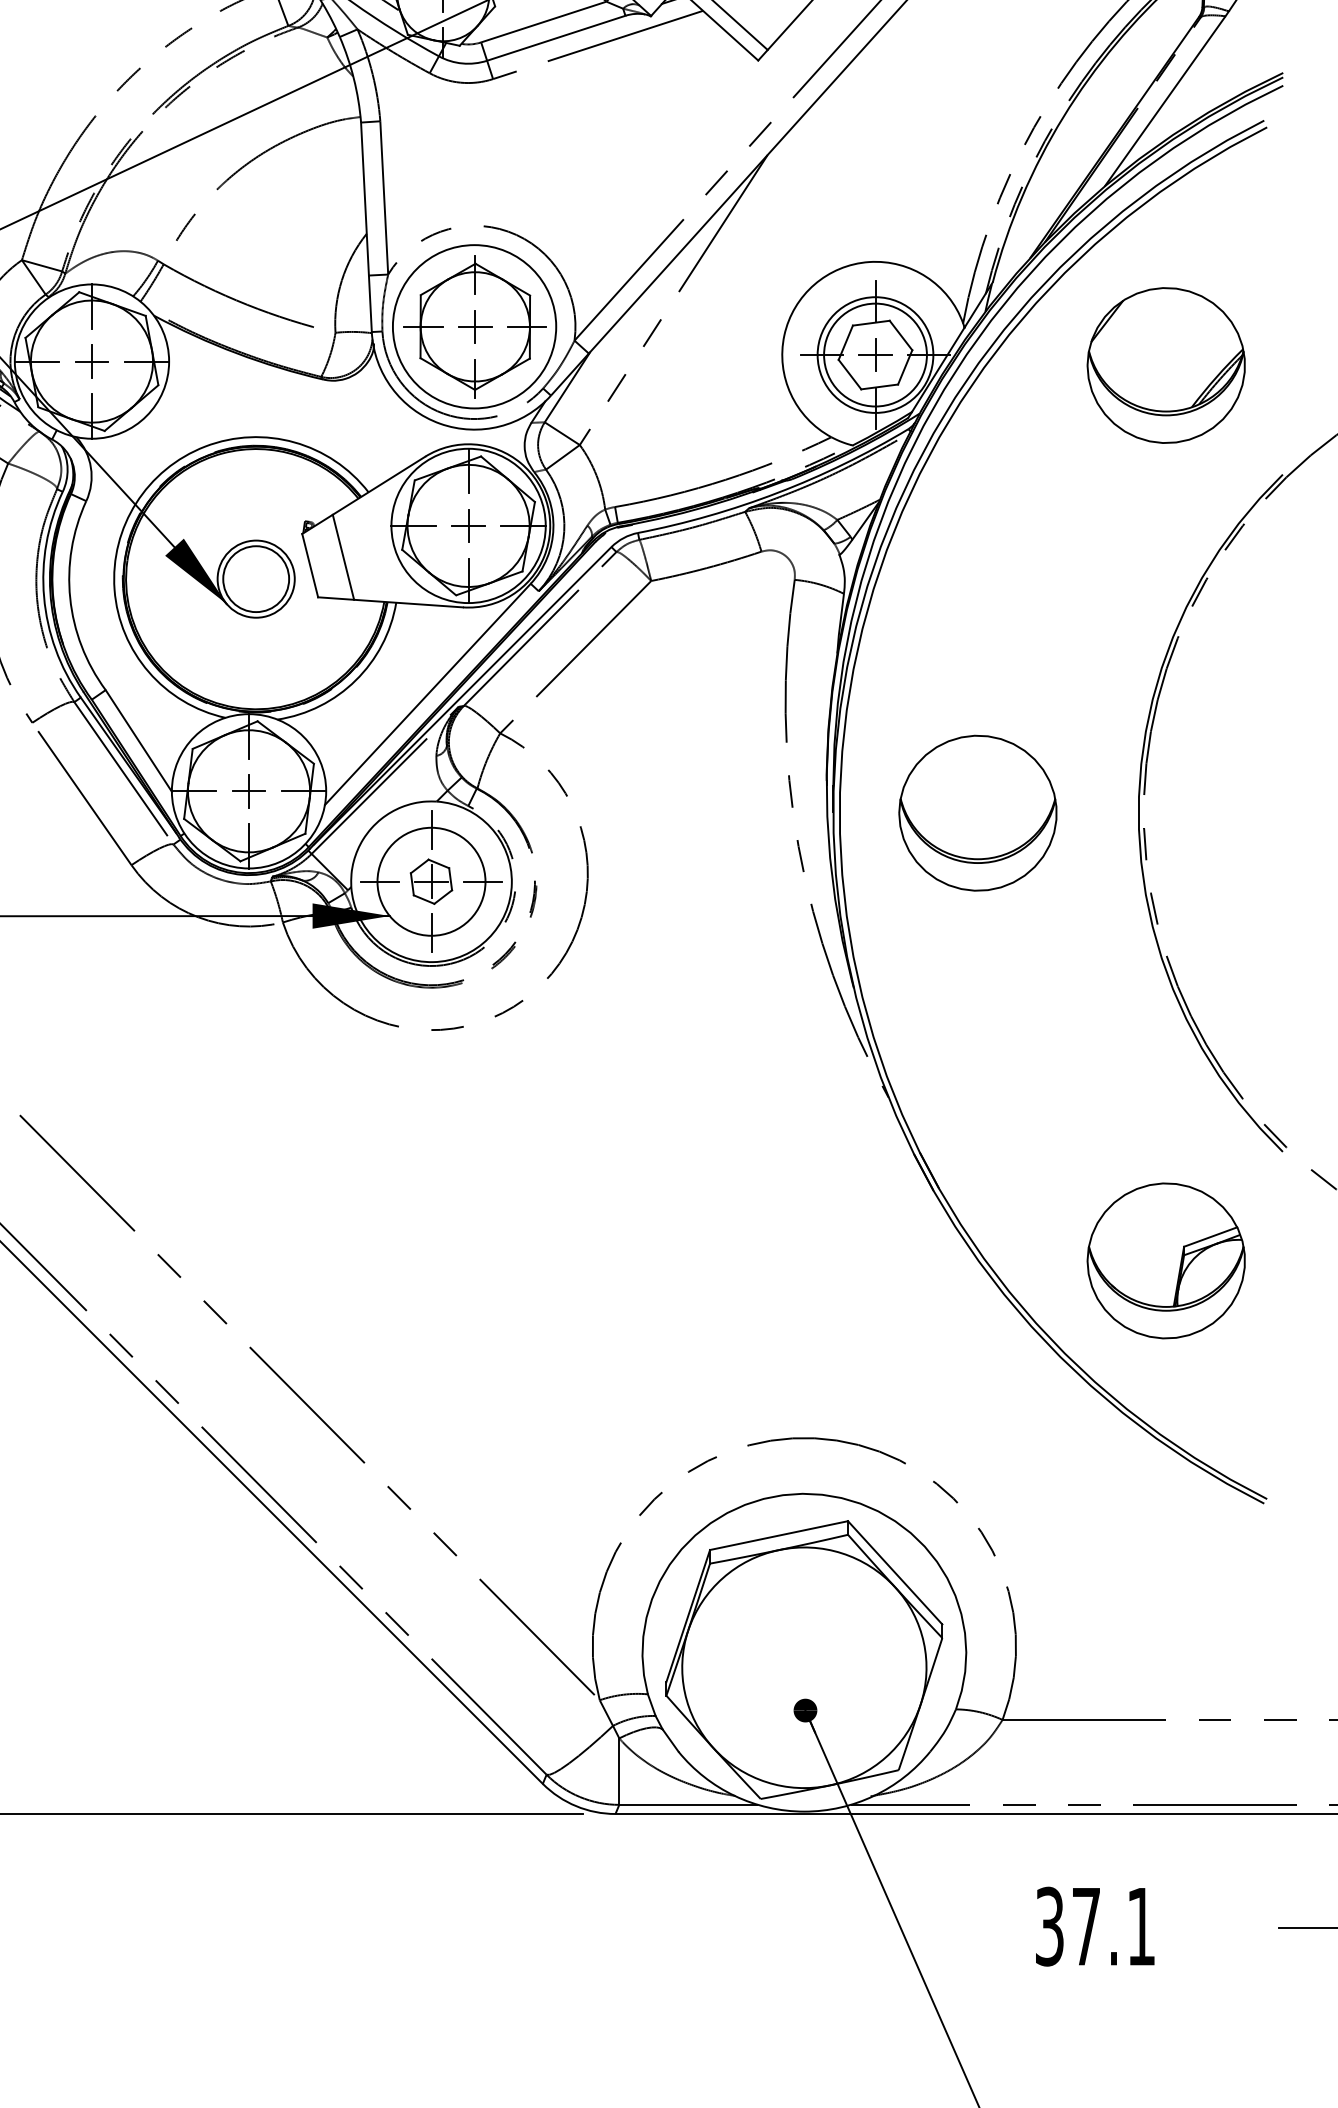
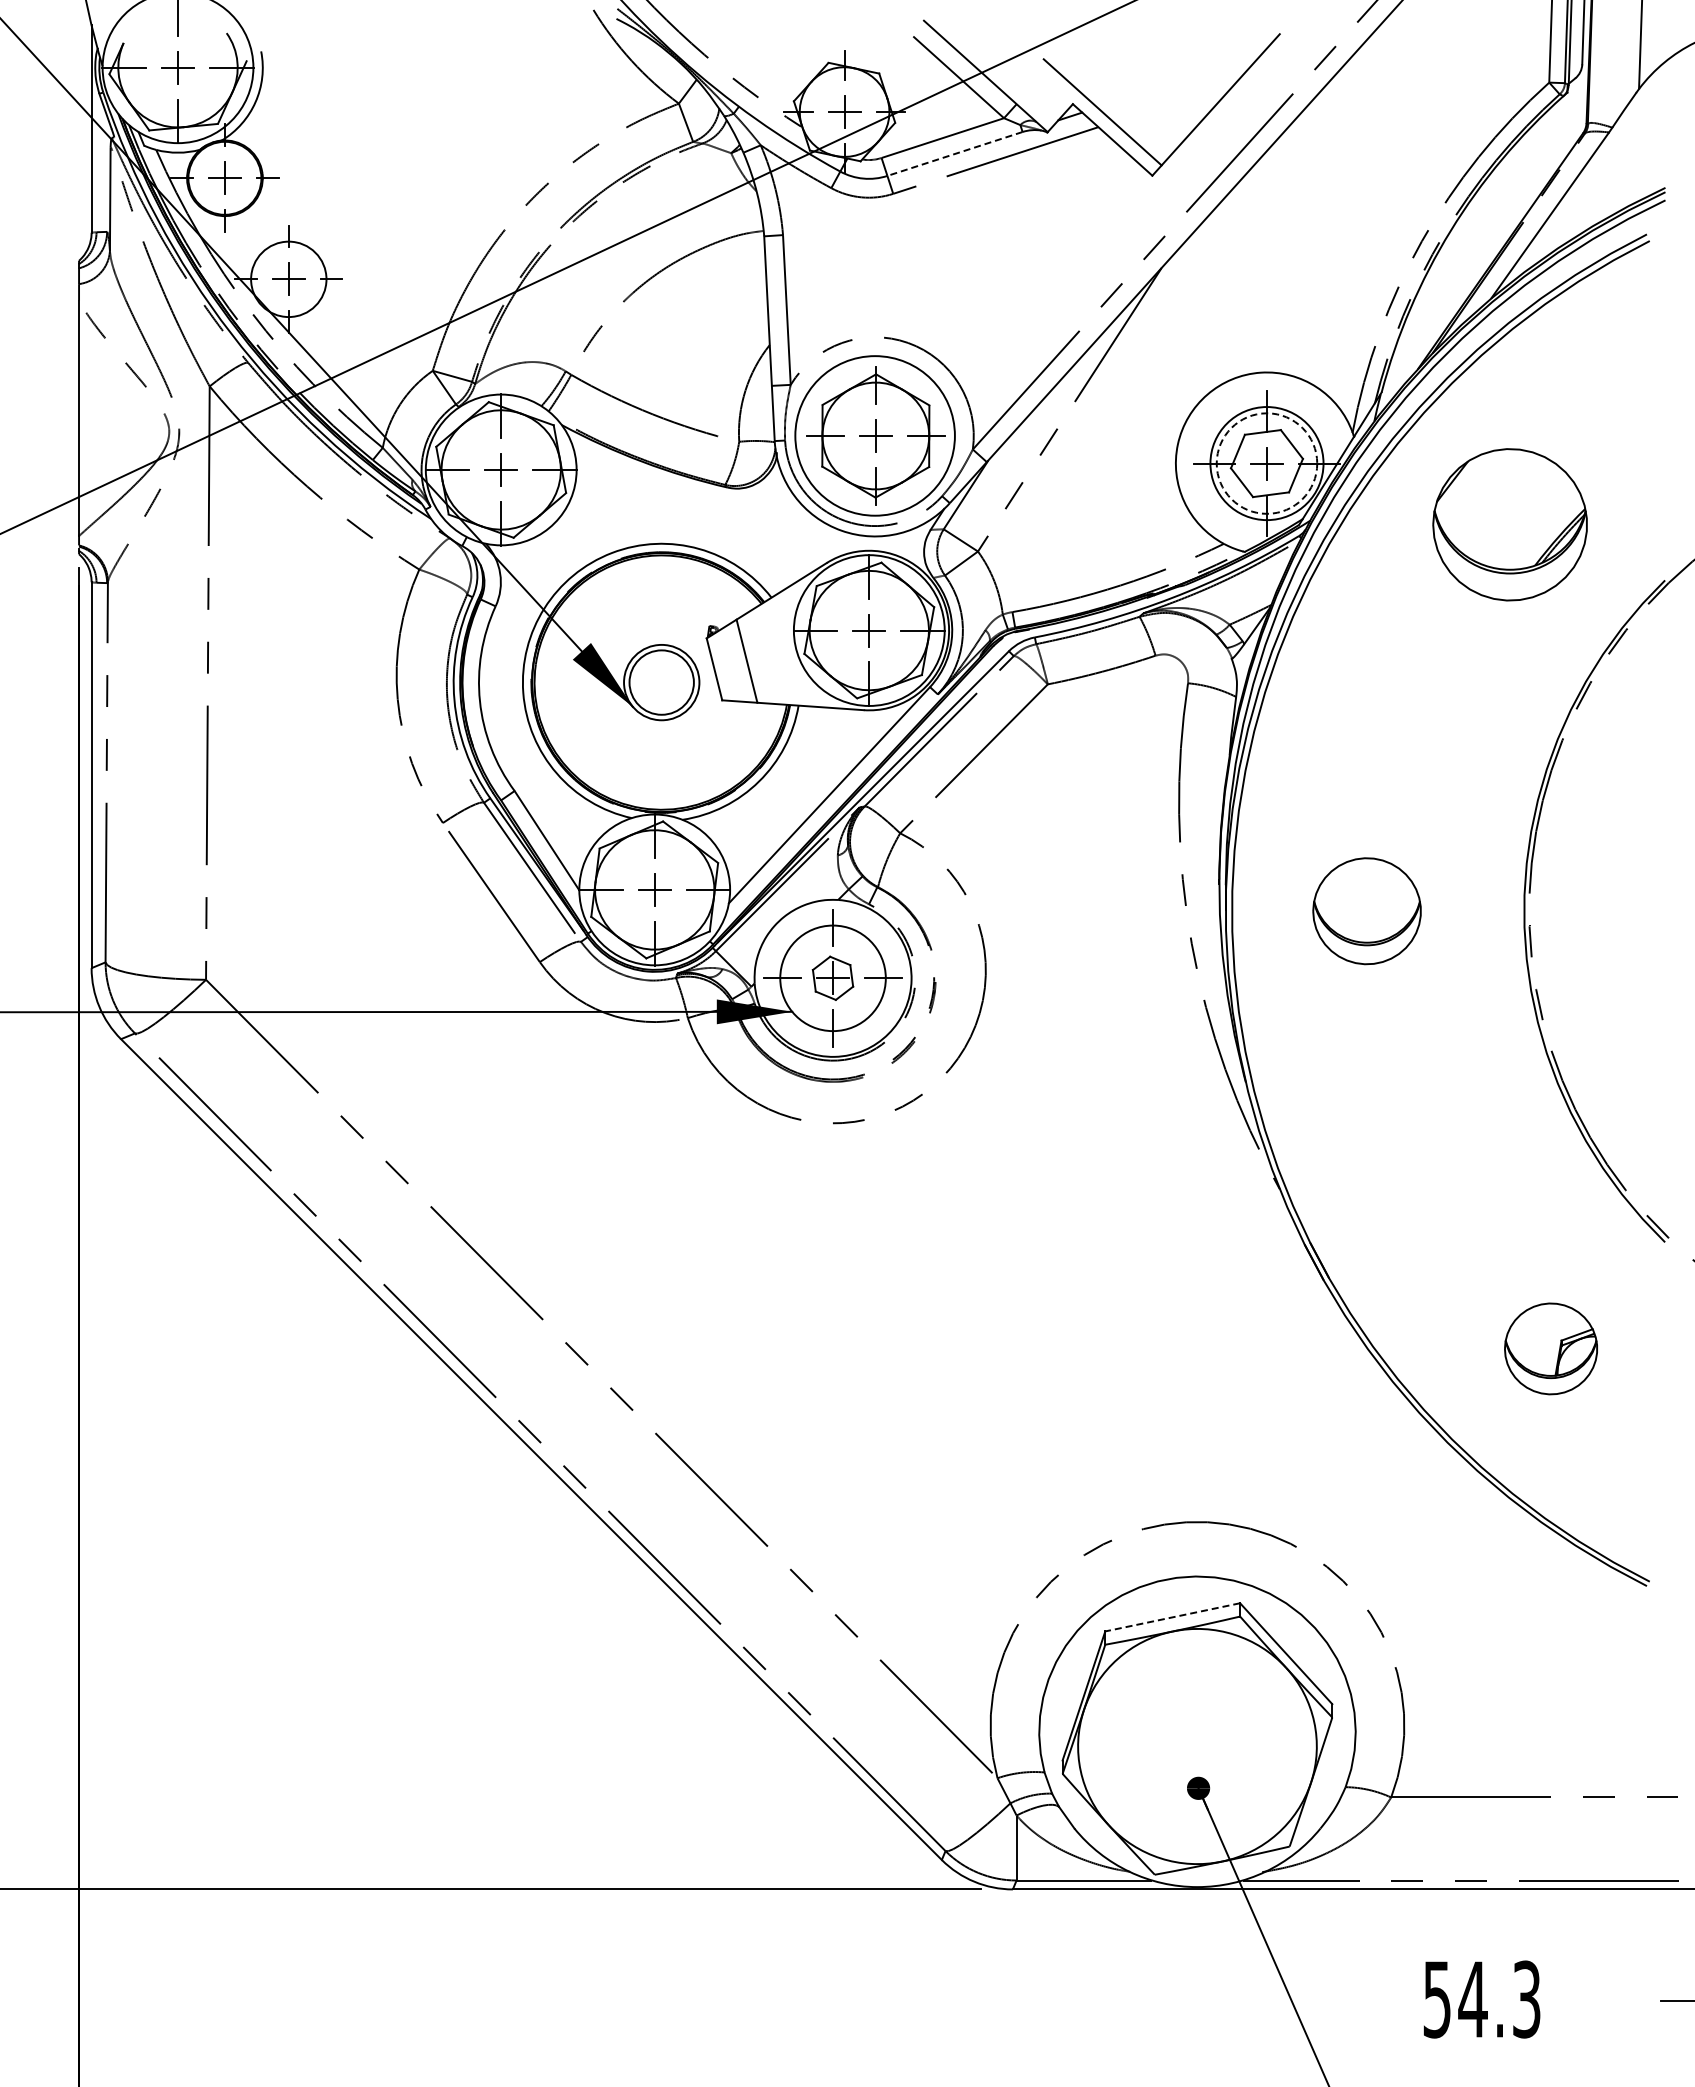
line: (555, 38) -> (954, 154), solid -> dashed
circle: (875, 354) -> (1266, 463), solid -> dashed
part: (1165, 365) -> (1509, 524), moved
part: (977, 812) -> (1366, 910), size x0.7
part: (1165, 1260) -> (1550, 1348), size x0.6
line: (778, 1535) -> (1172, 1617), solid -> dashed
text: (1096, 1926) -> (1482, 1999), 37.1 -> 54.3

